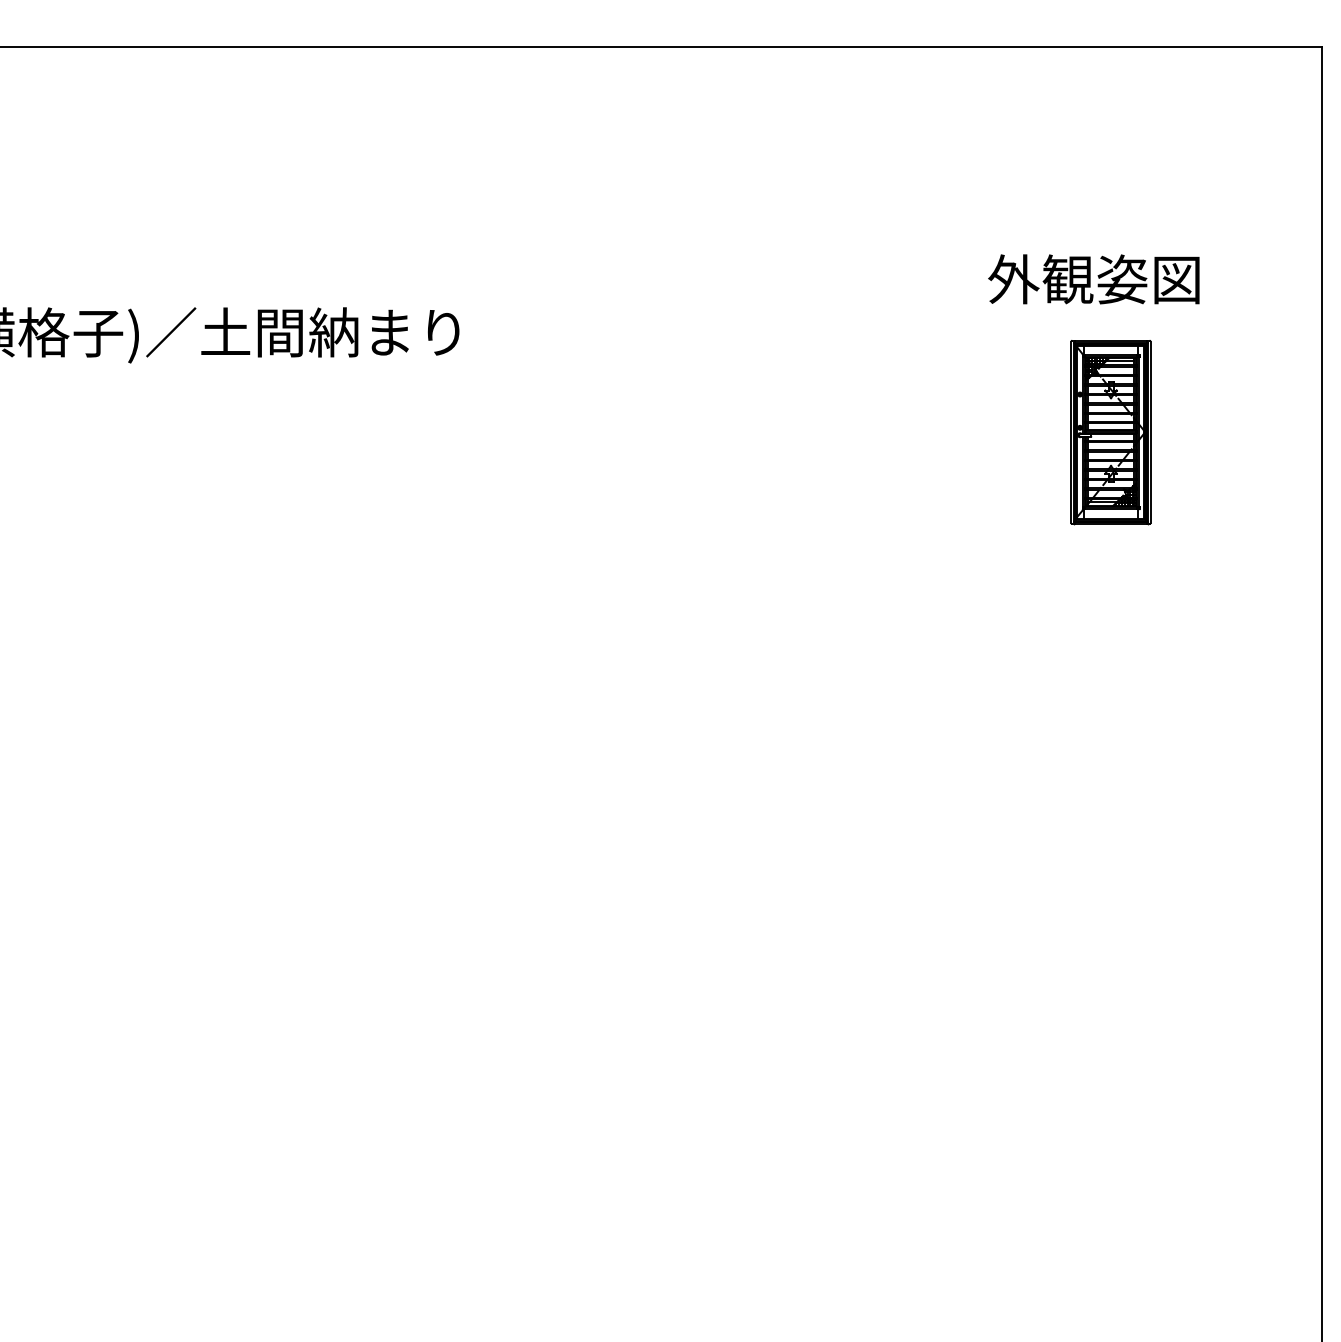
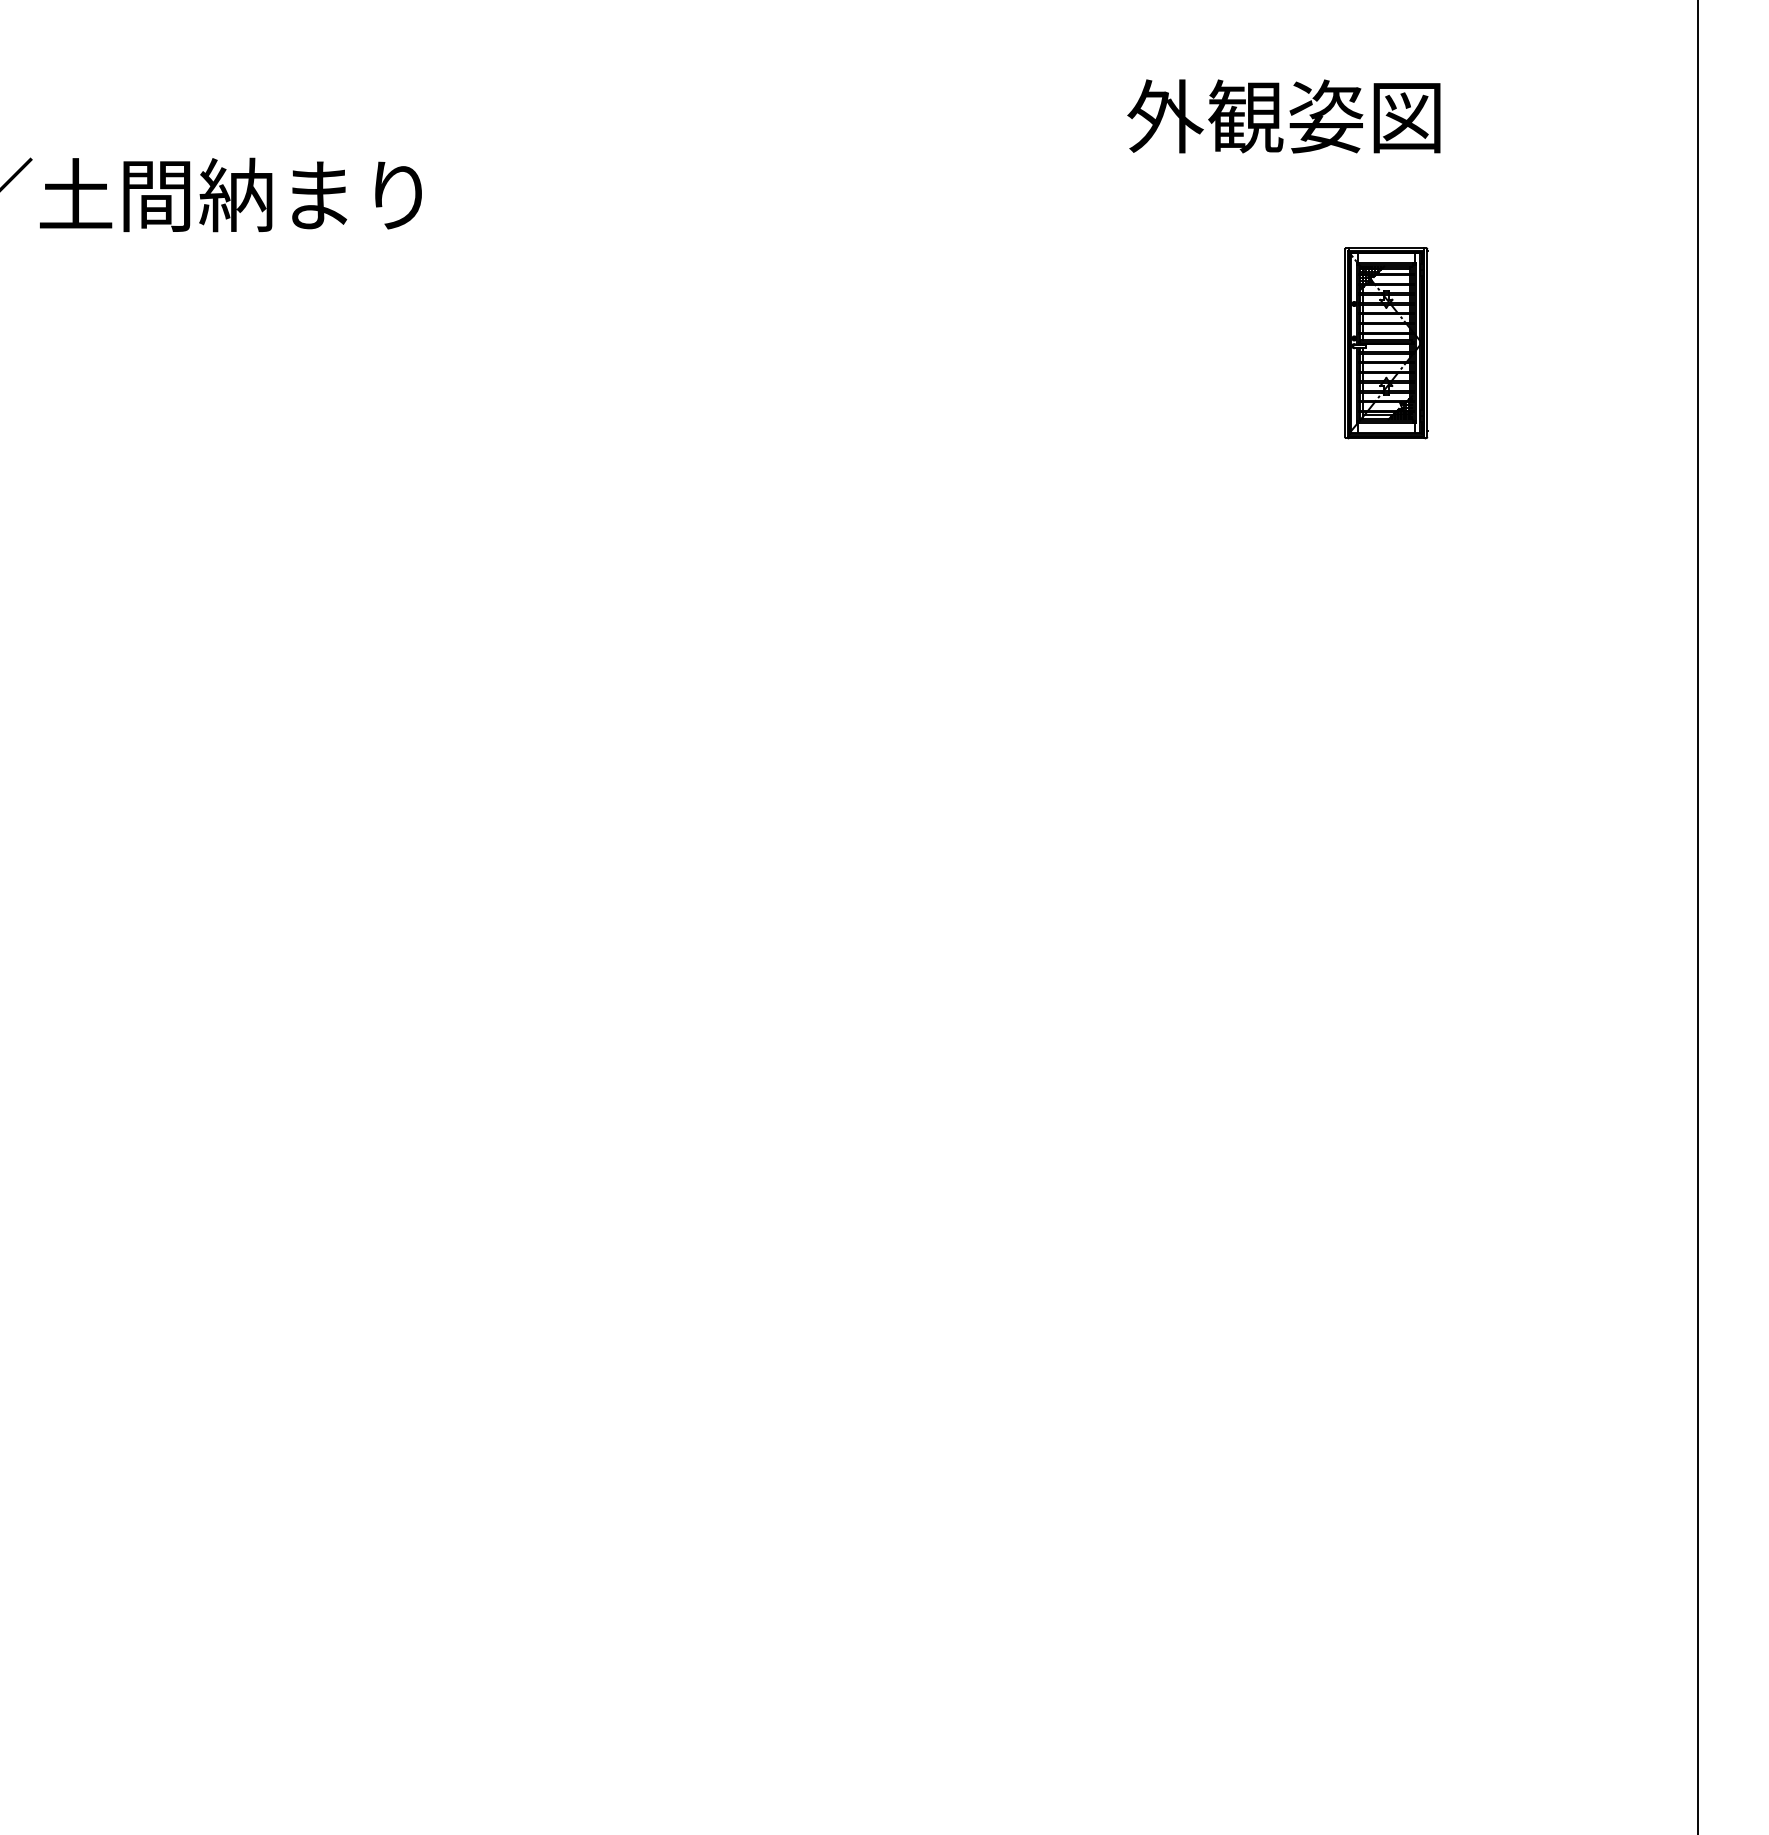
text: (1093, 279) -> (1283, 116), moved
part: (1110, 432) -> (1385, 343), size x0.7

